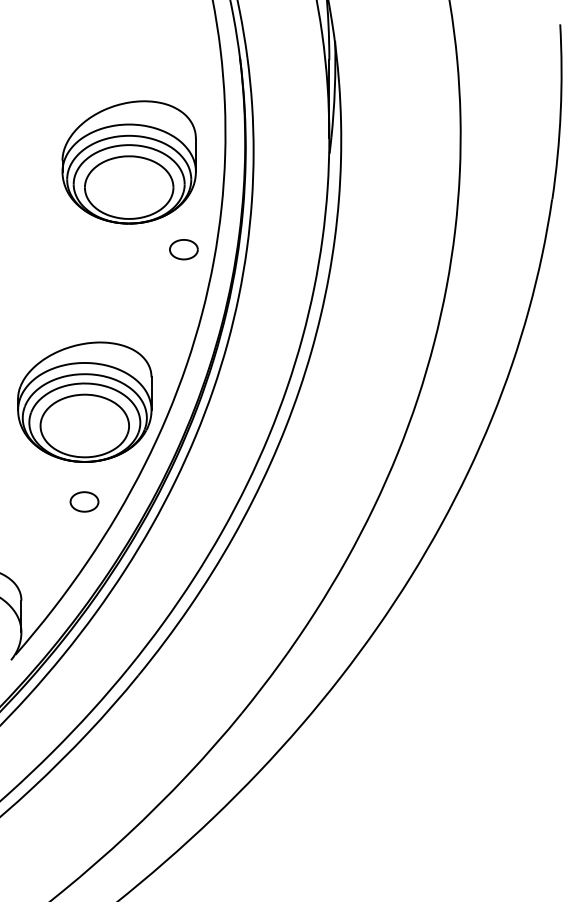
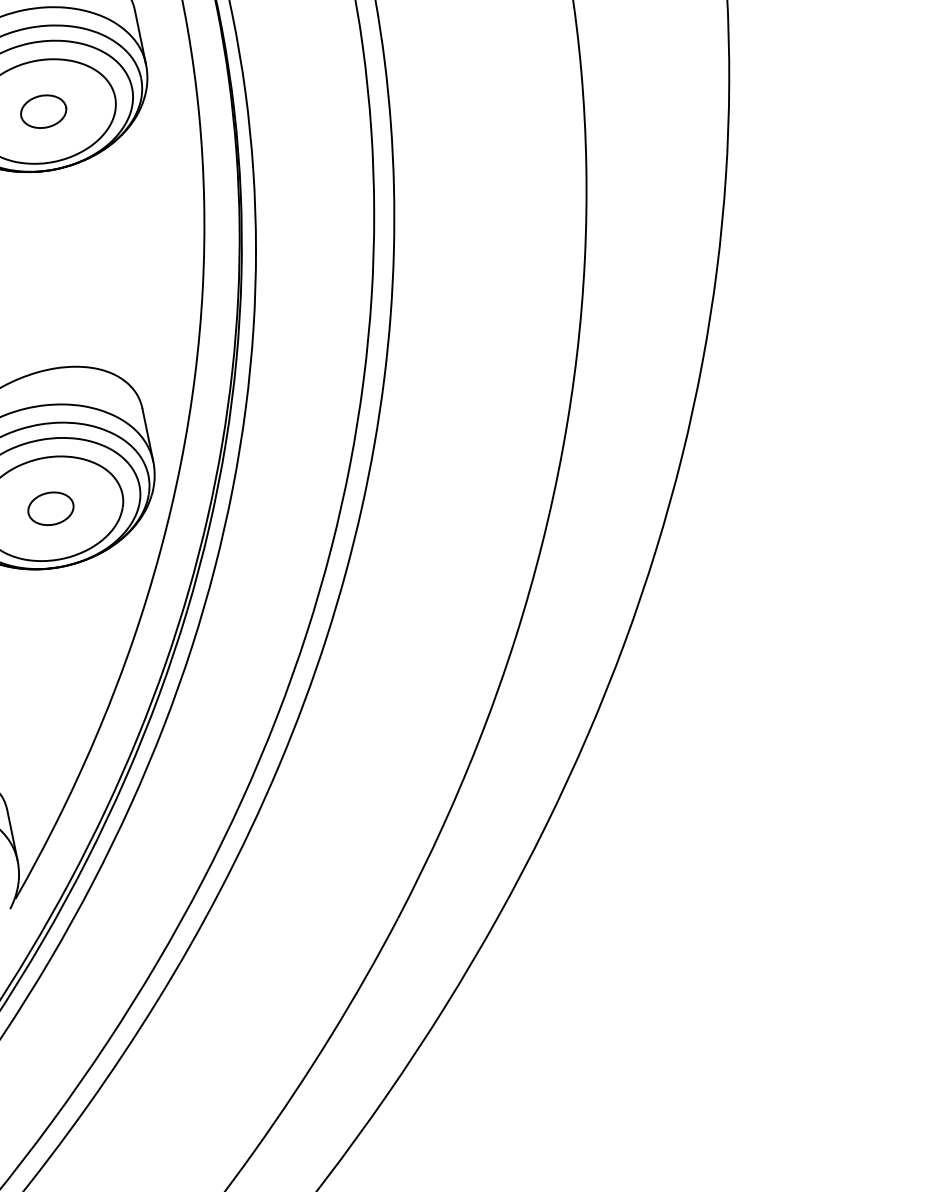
part: (183, 249) -> (42, 111), moved
part: (84, 501) -> (50, 508), moved

